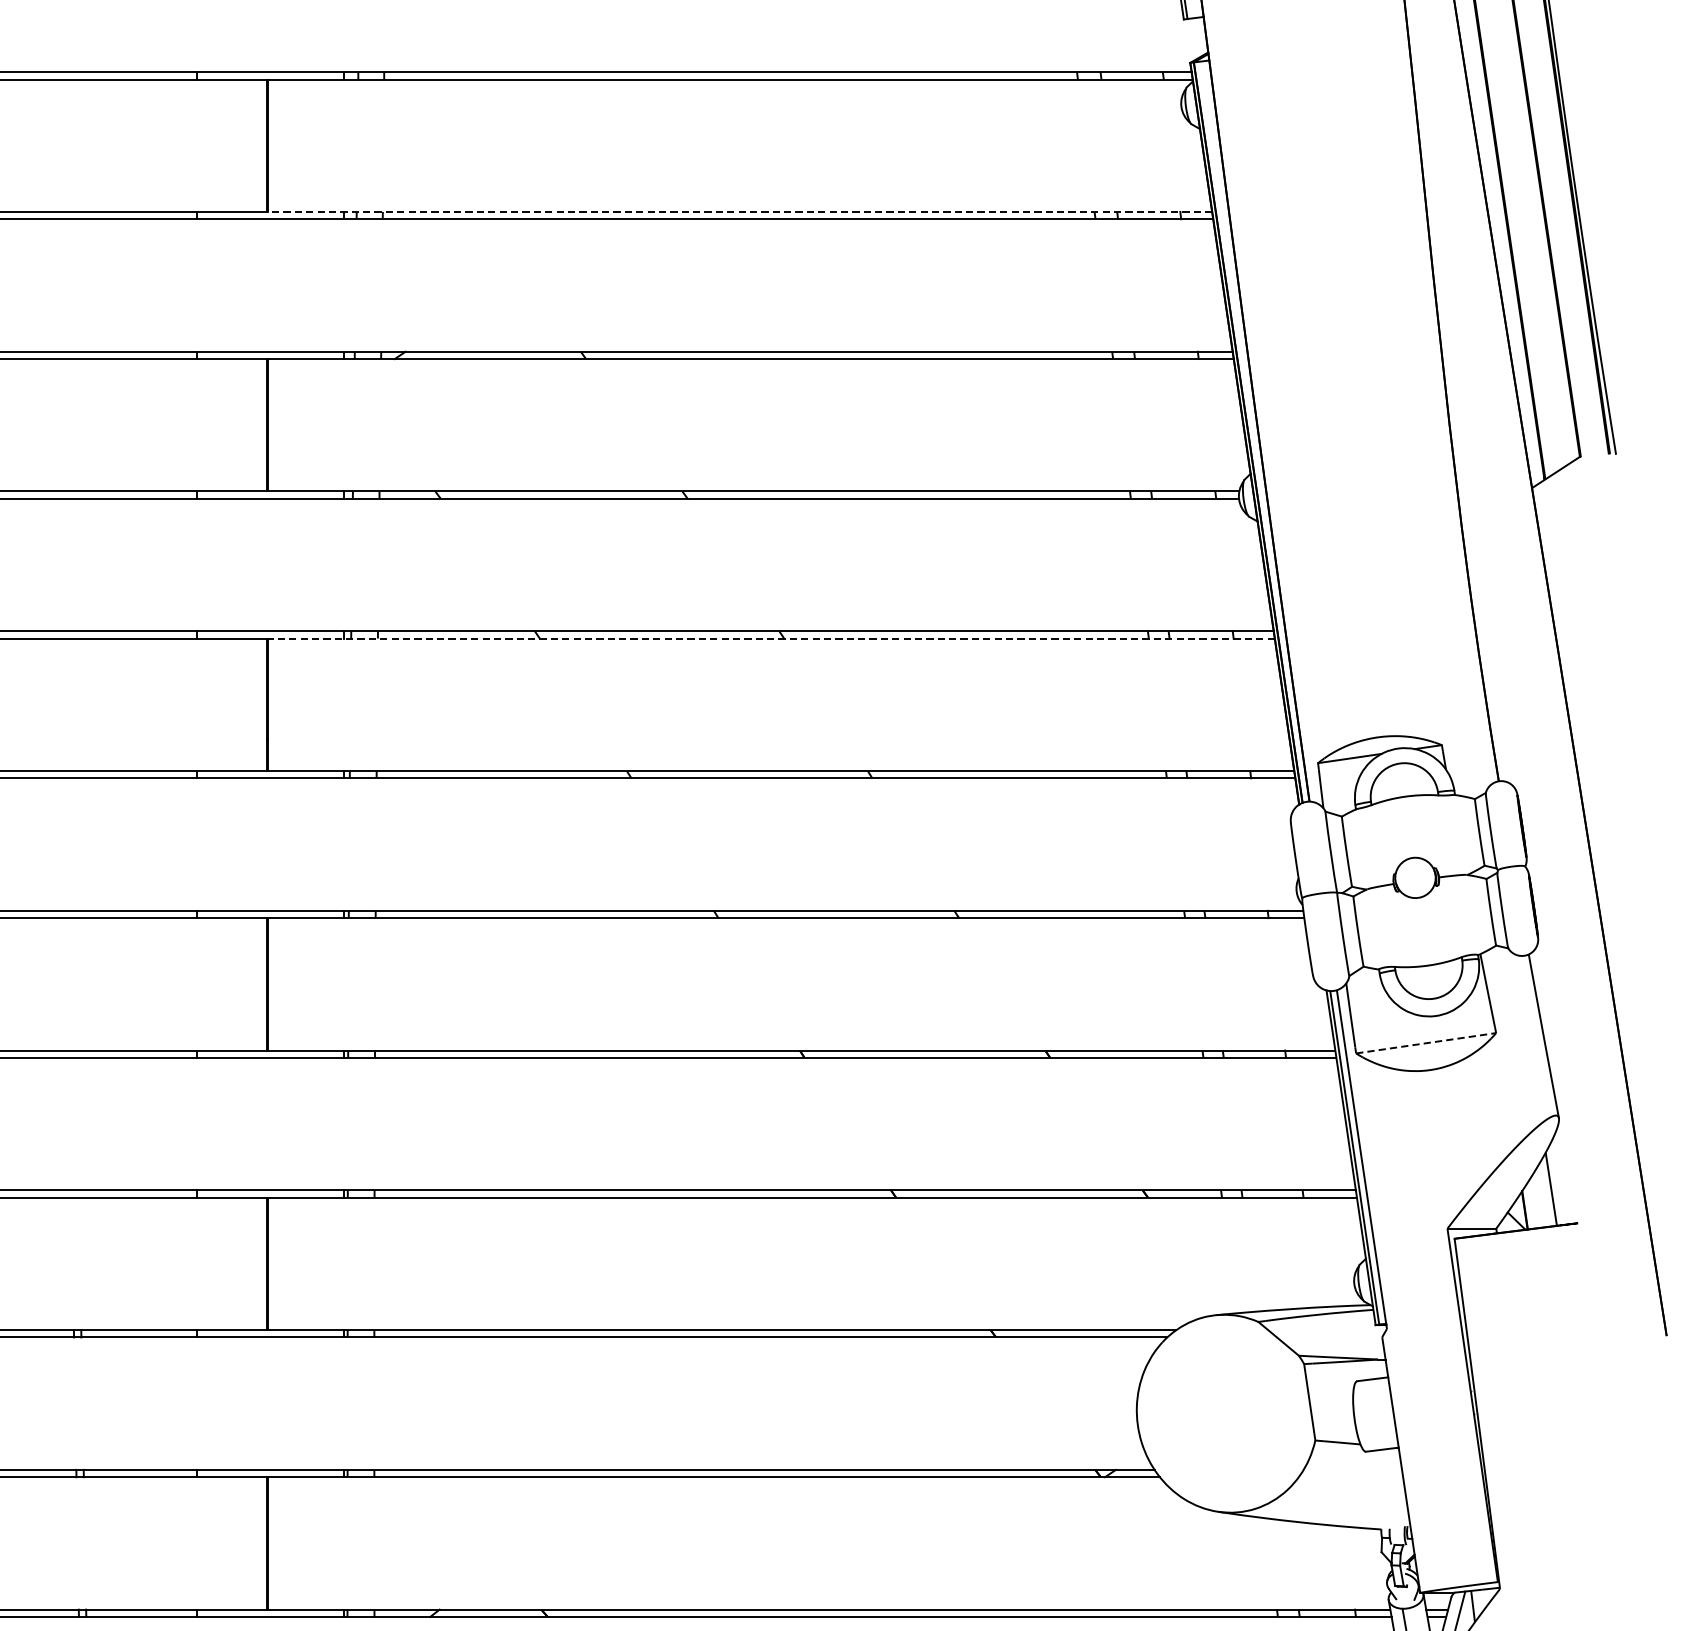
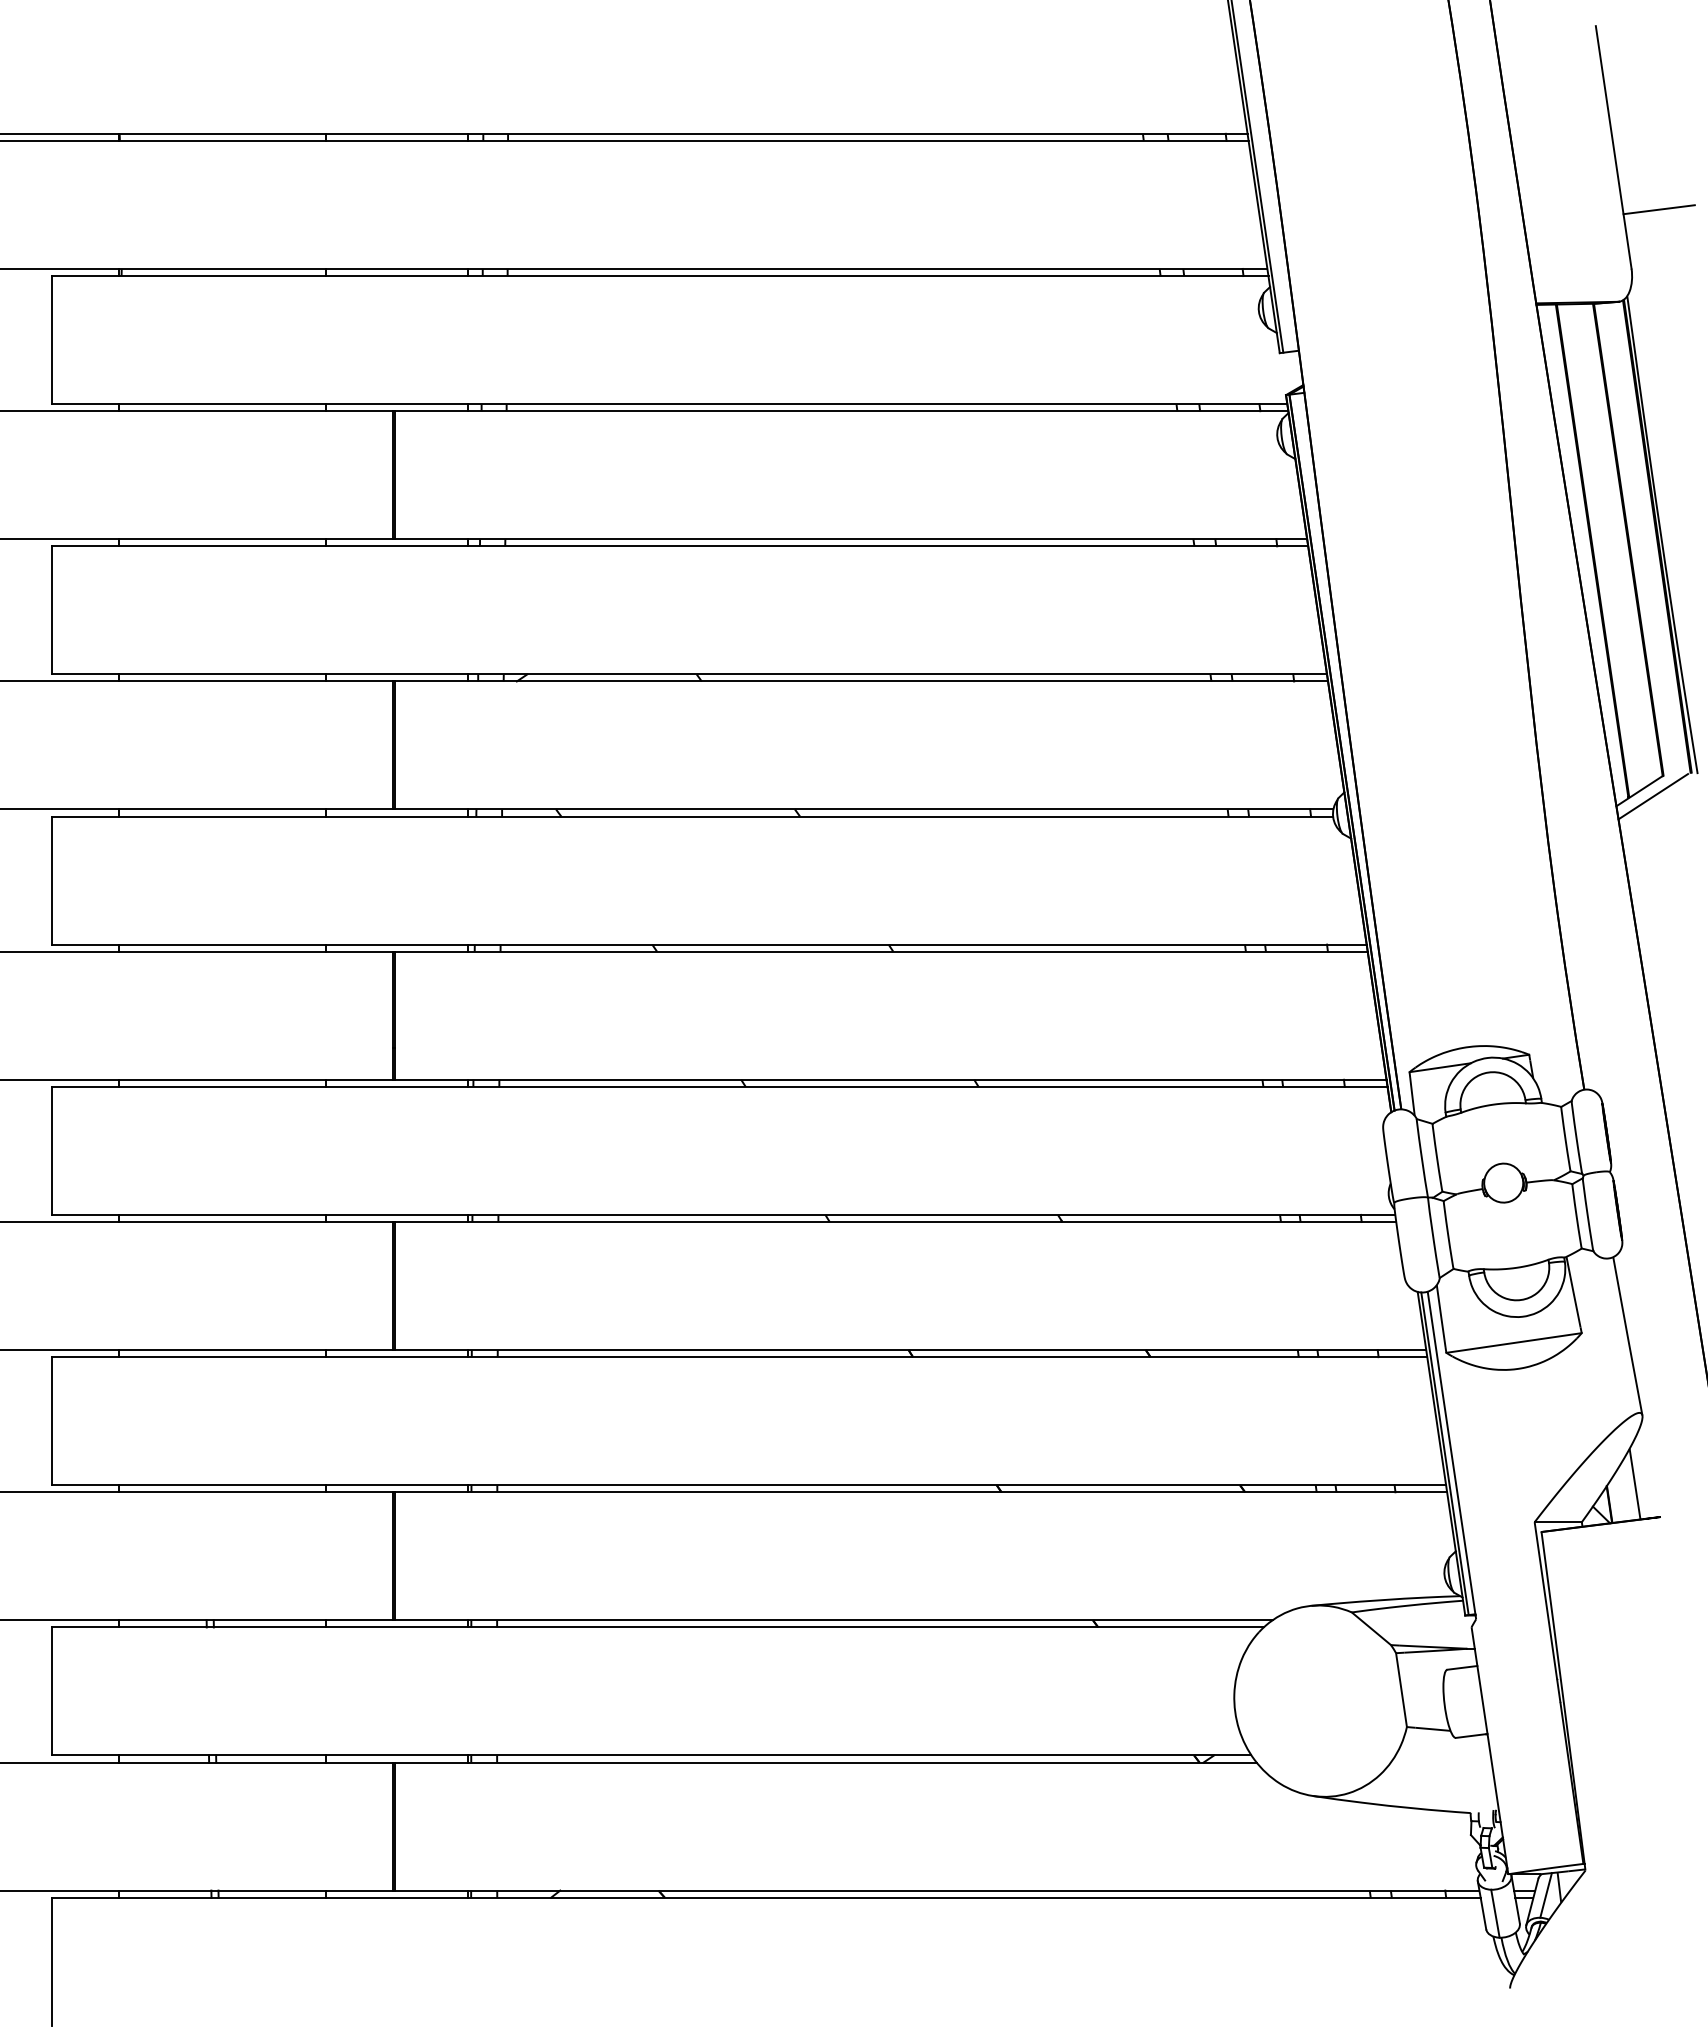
line: (739, 212) -> (850, 539), dashed -> solid
line: (1570, 478) -> (1653, 796), added
line: (771, 638) -> (881, 951), dashed -> solid
line: (1426, 1042) -> (1514, 1342), dashed -> solid

